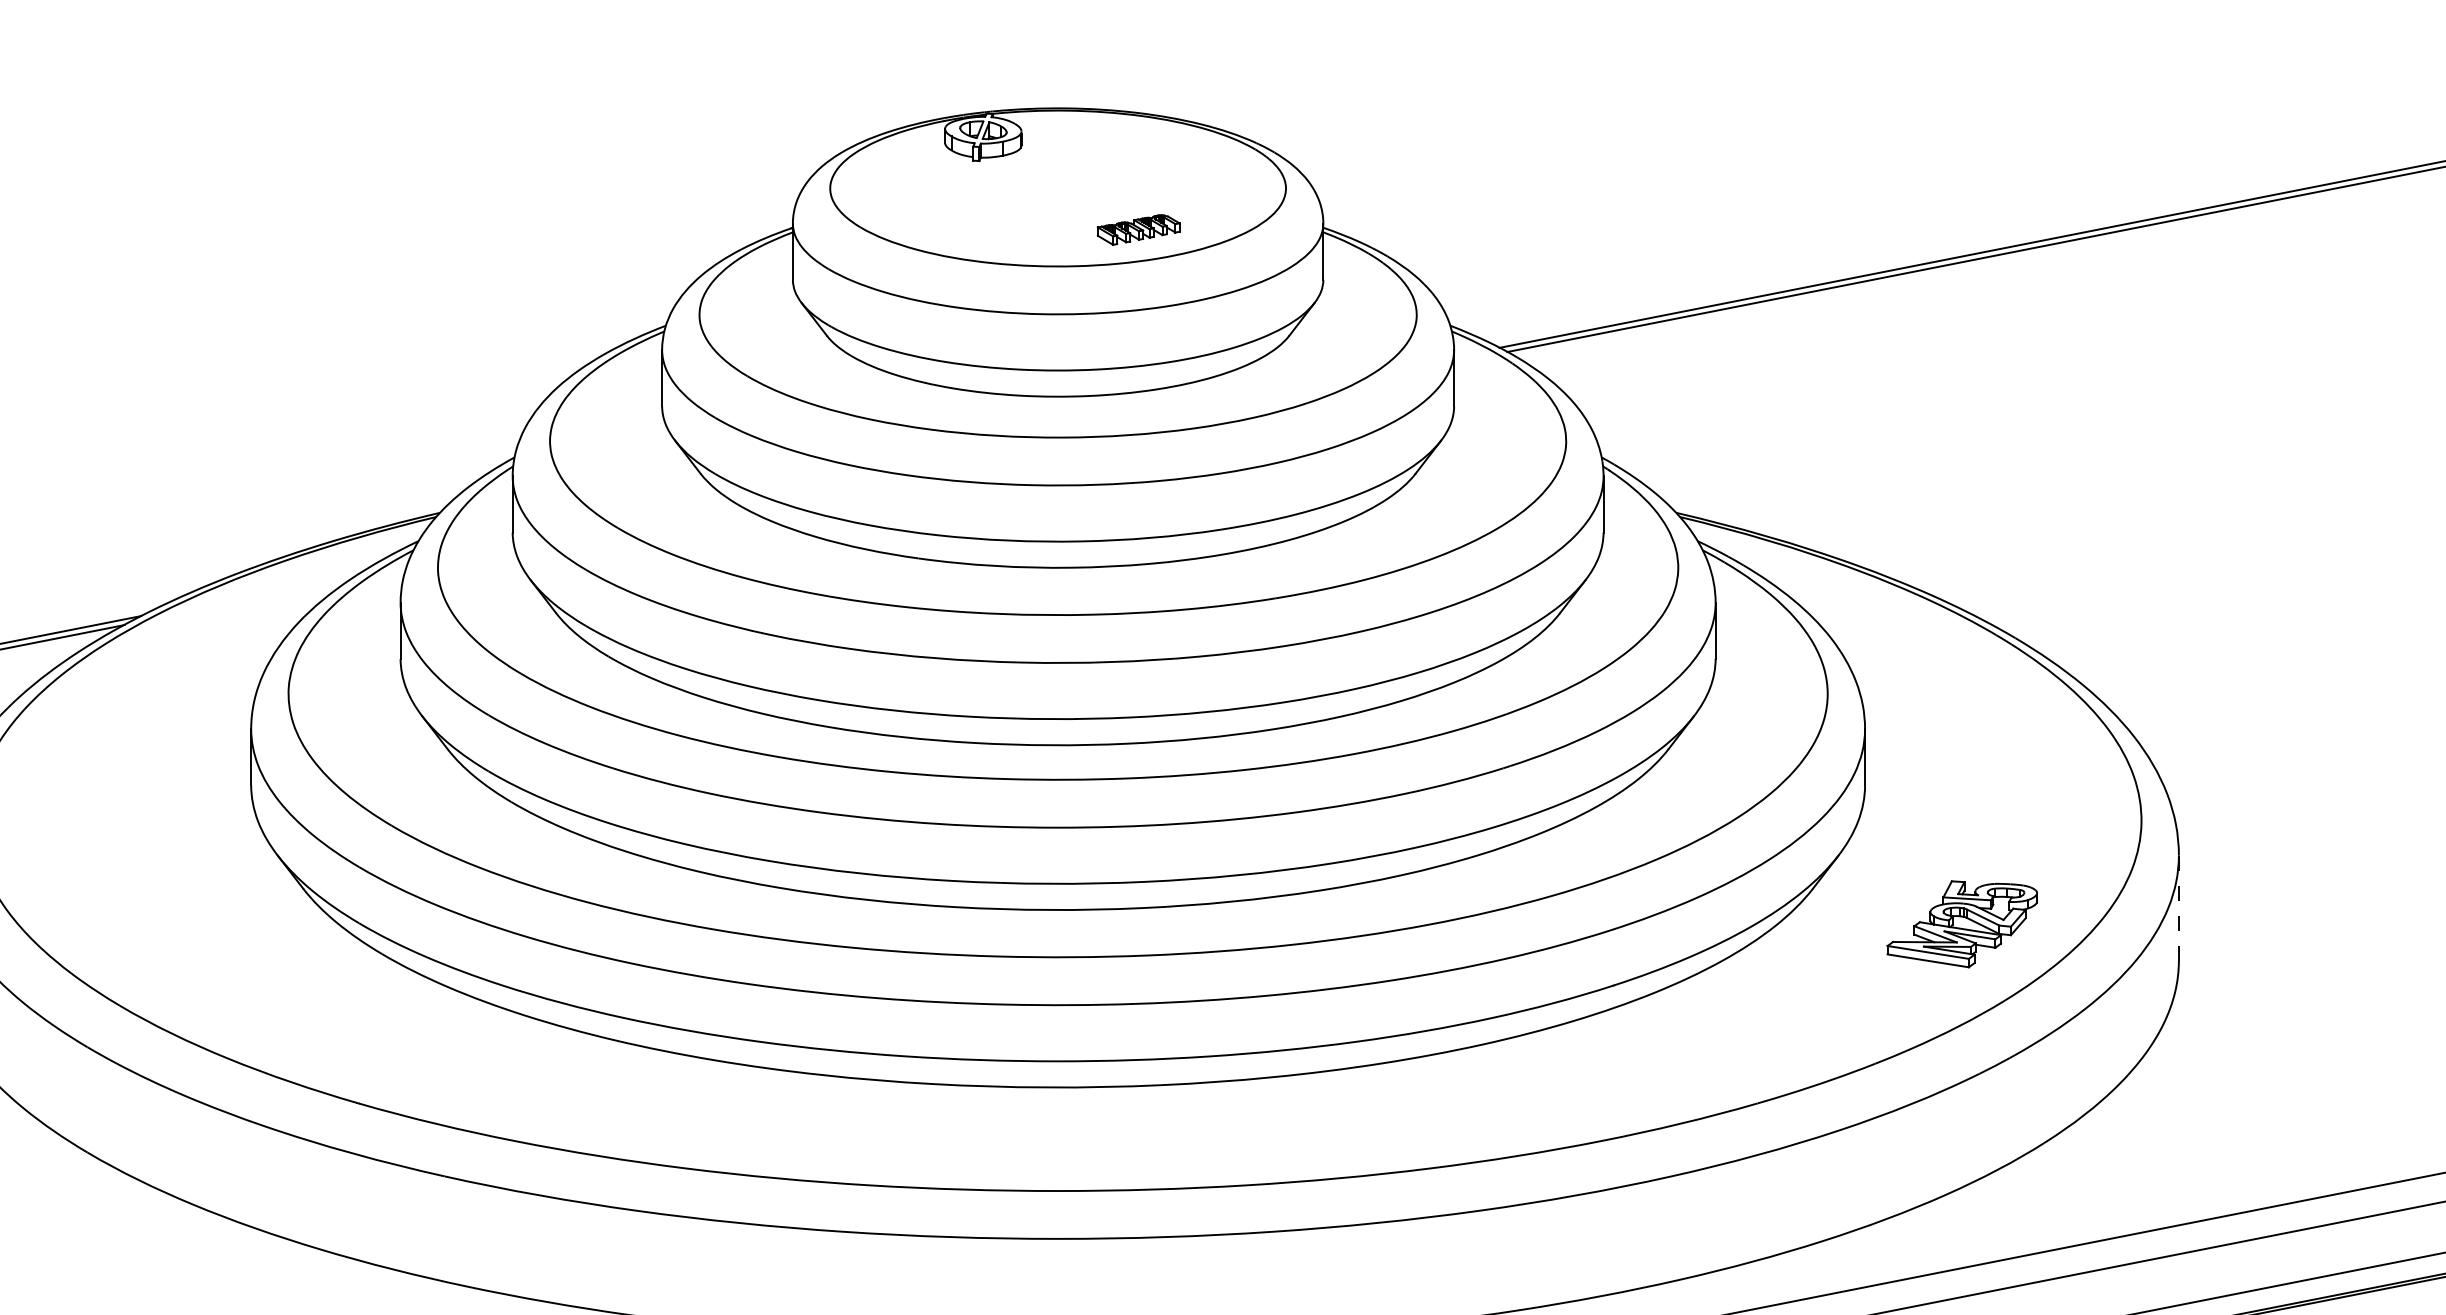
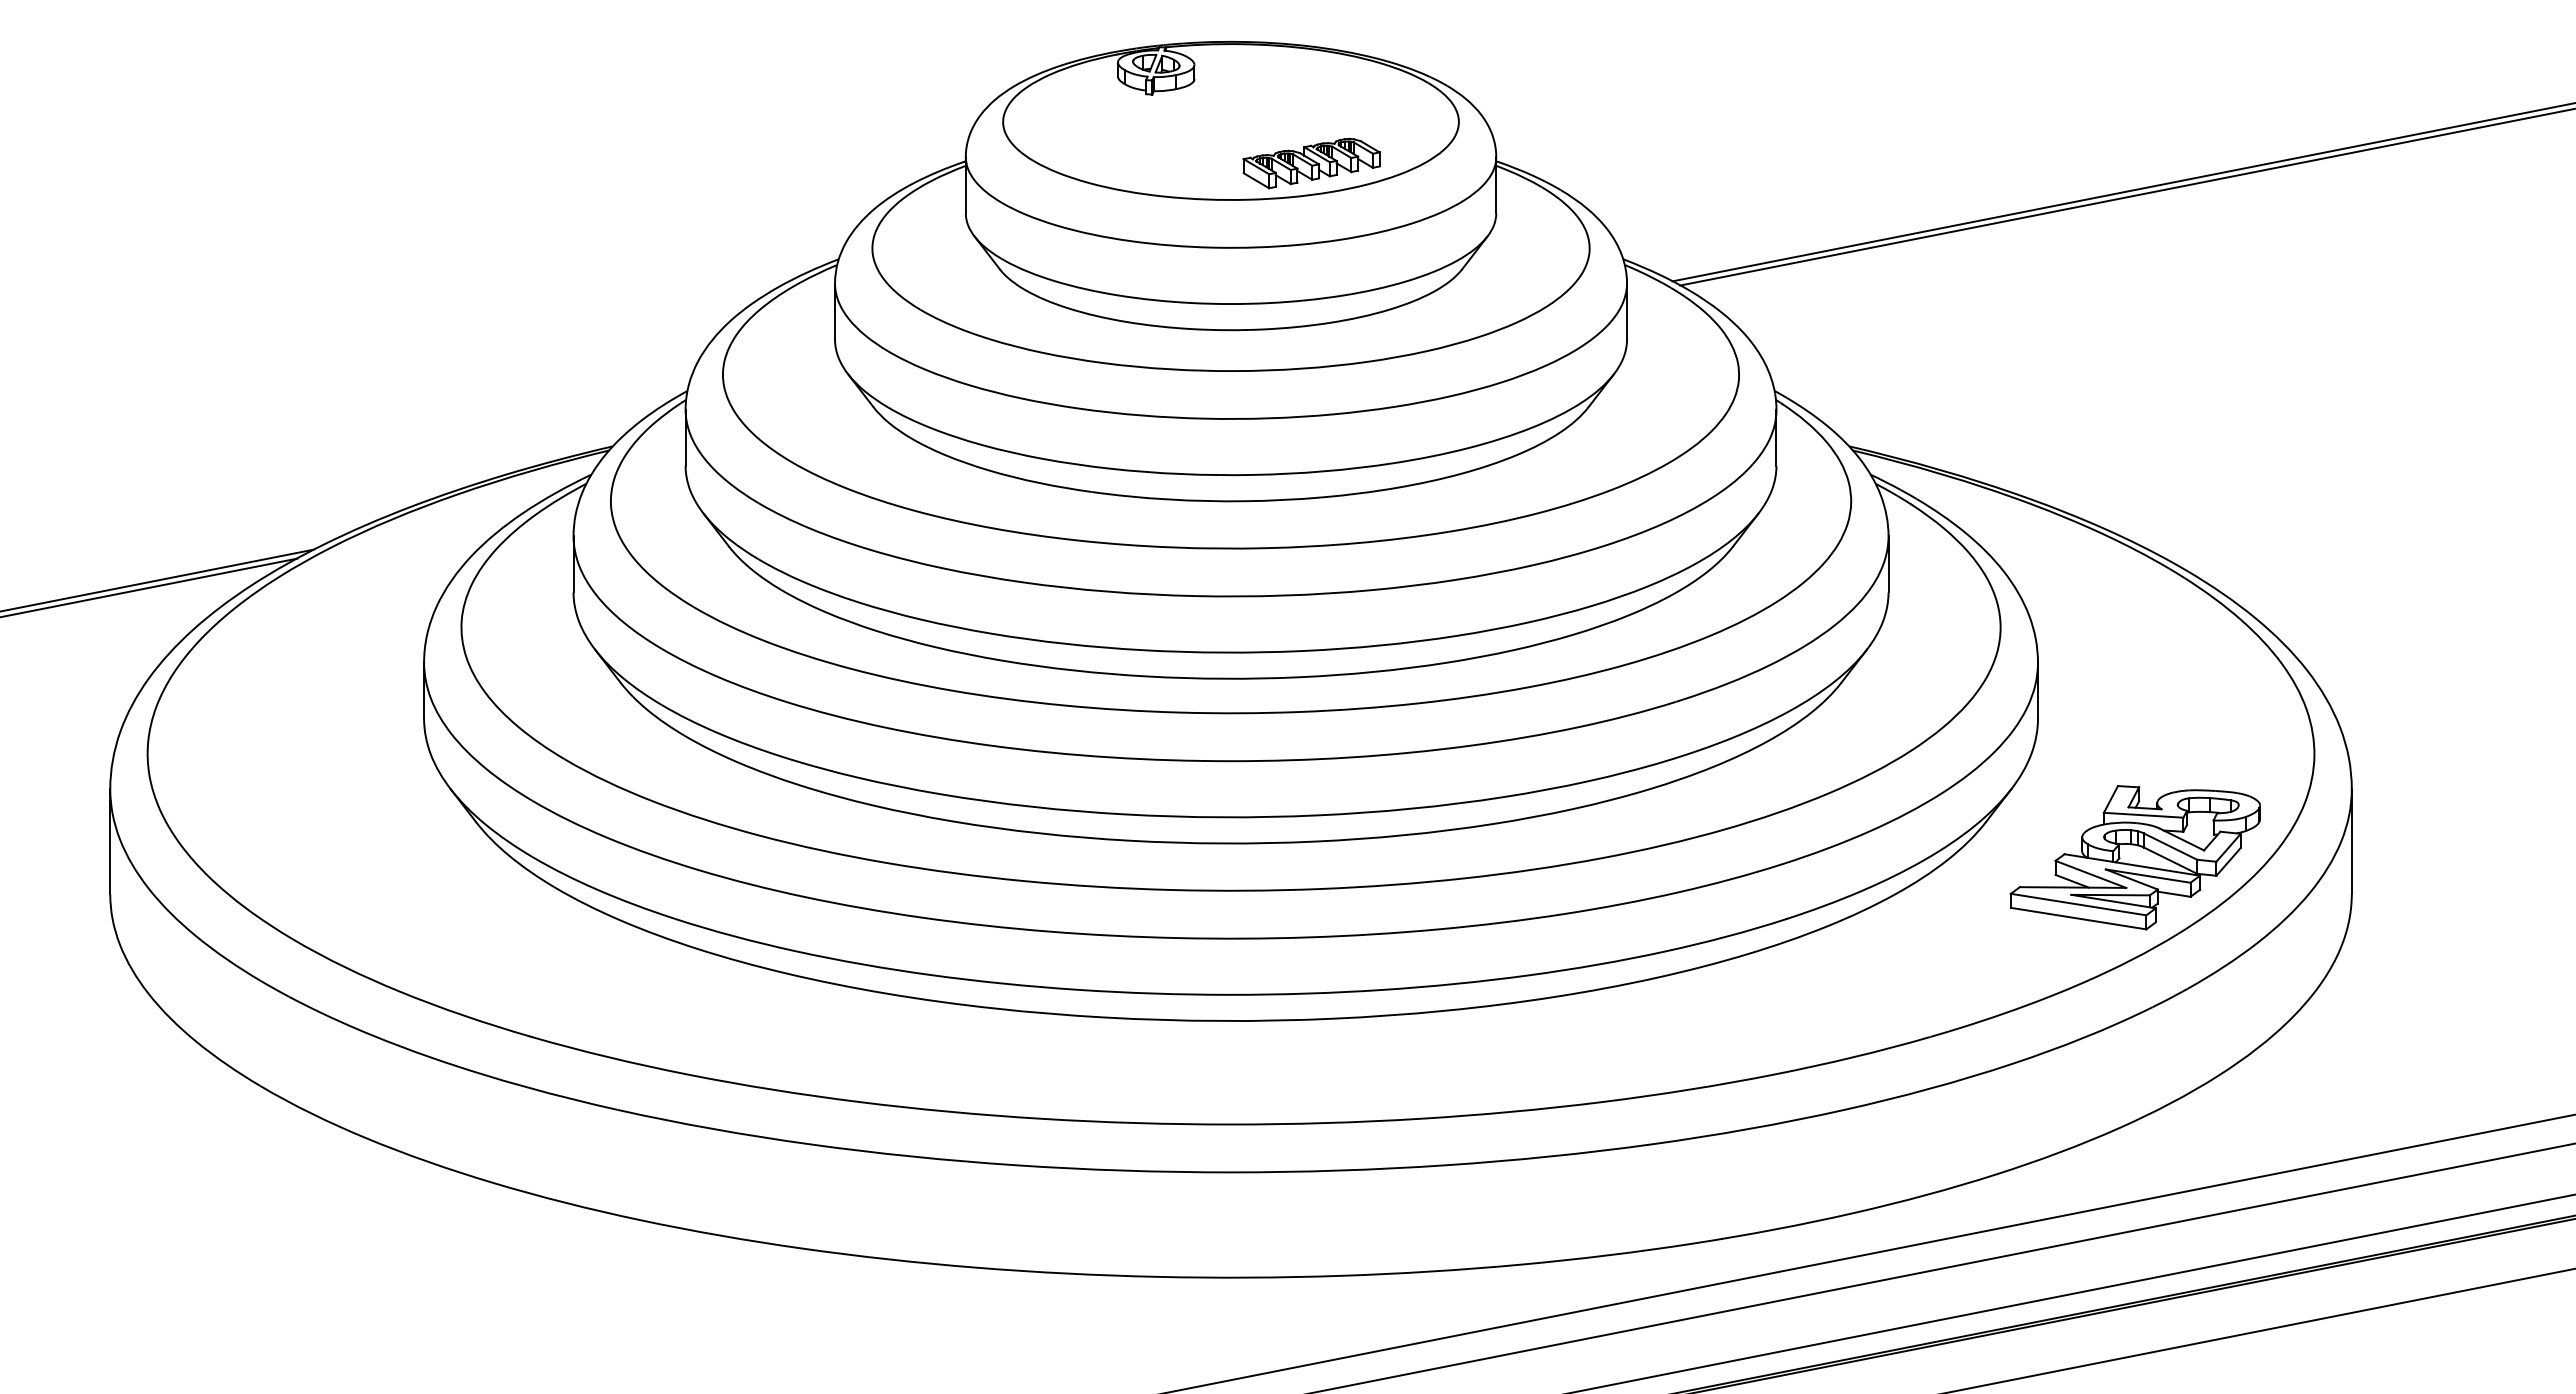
part: (1138, 230) -> (1311, 163), size x1.67
line: (2178, 908) -> (2351, 841), dashed -> solid
part: (1961, 924) -> (2134, 857), size x1.67

